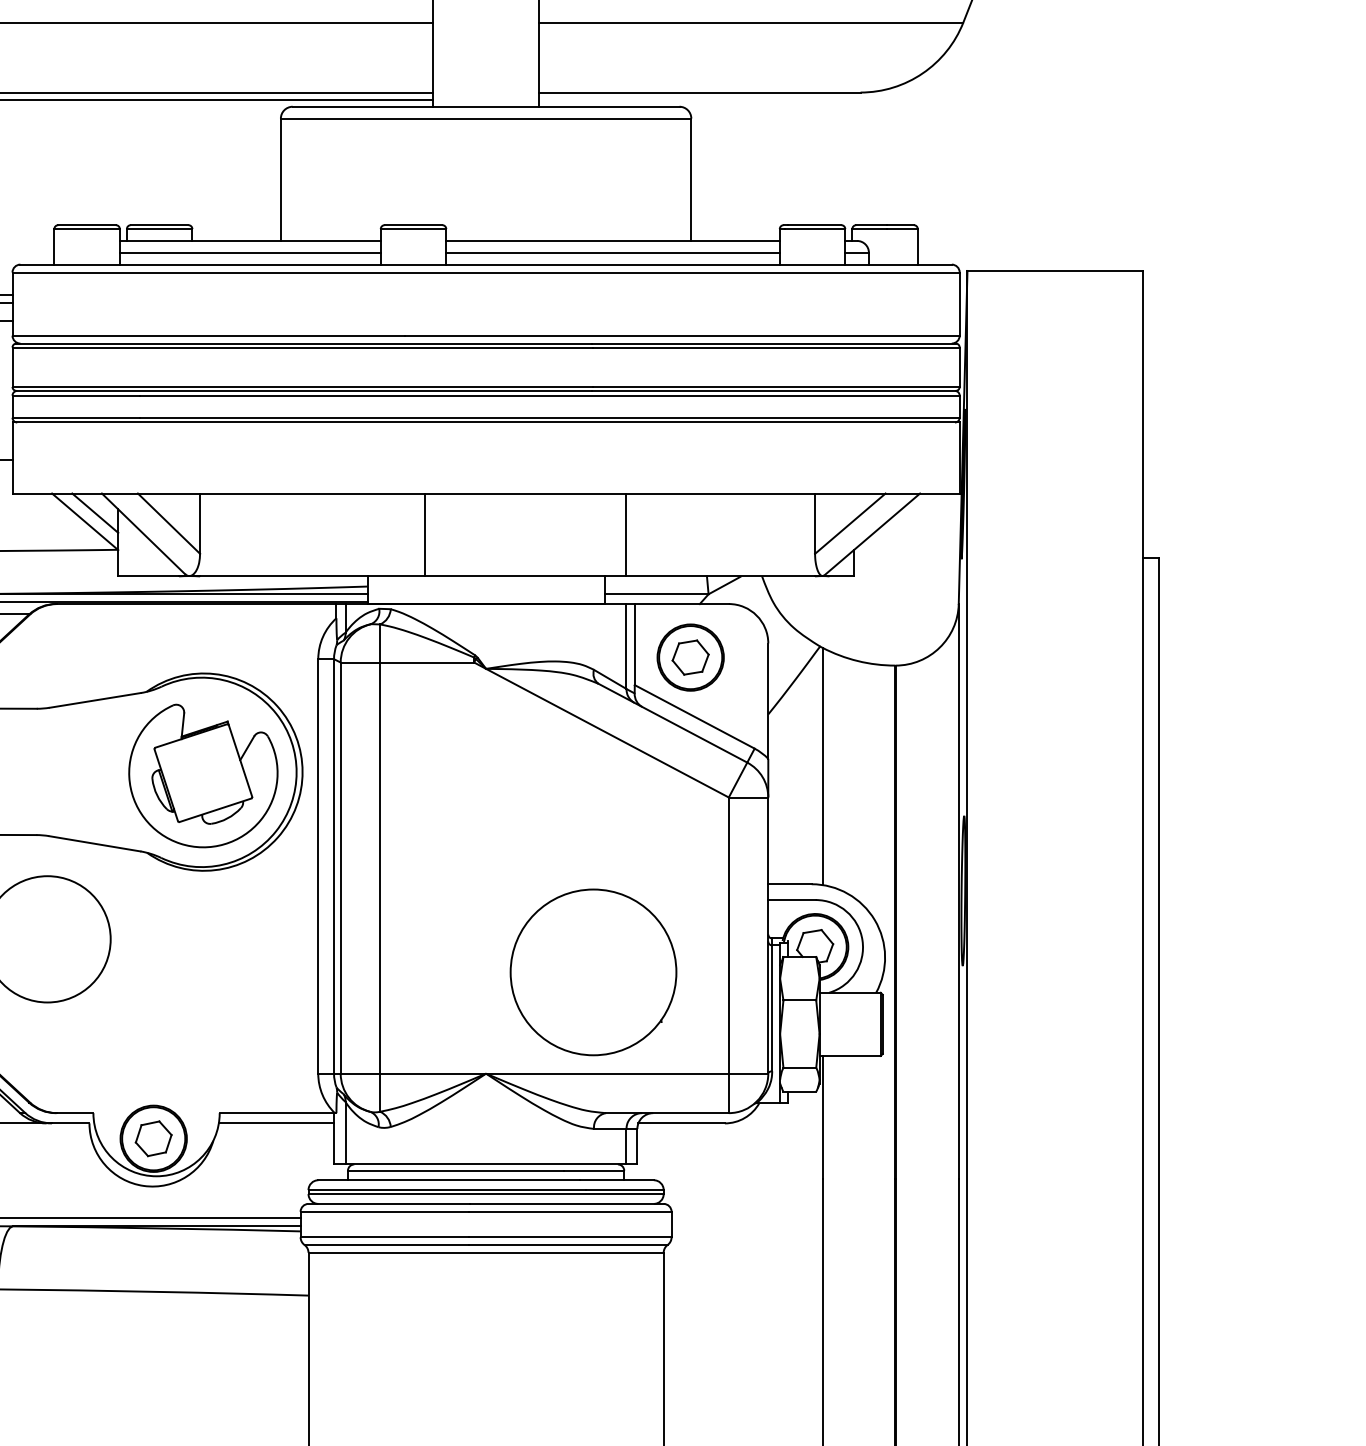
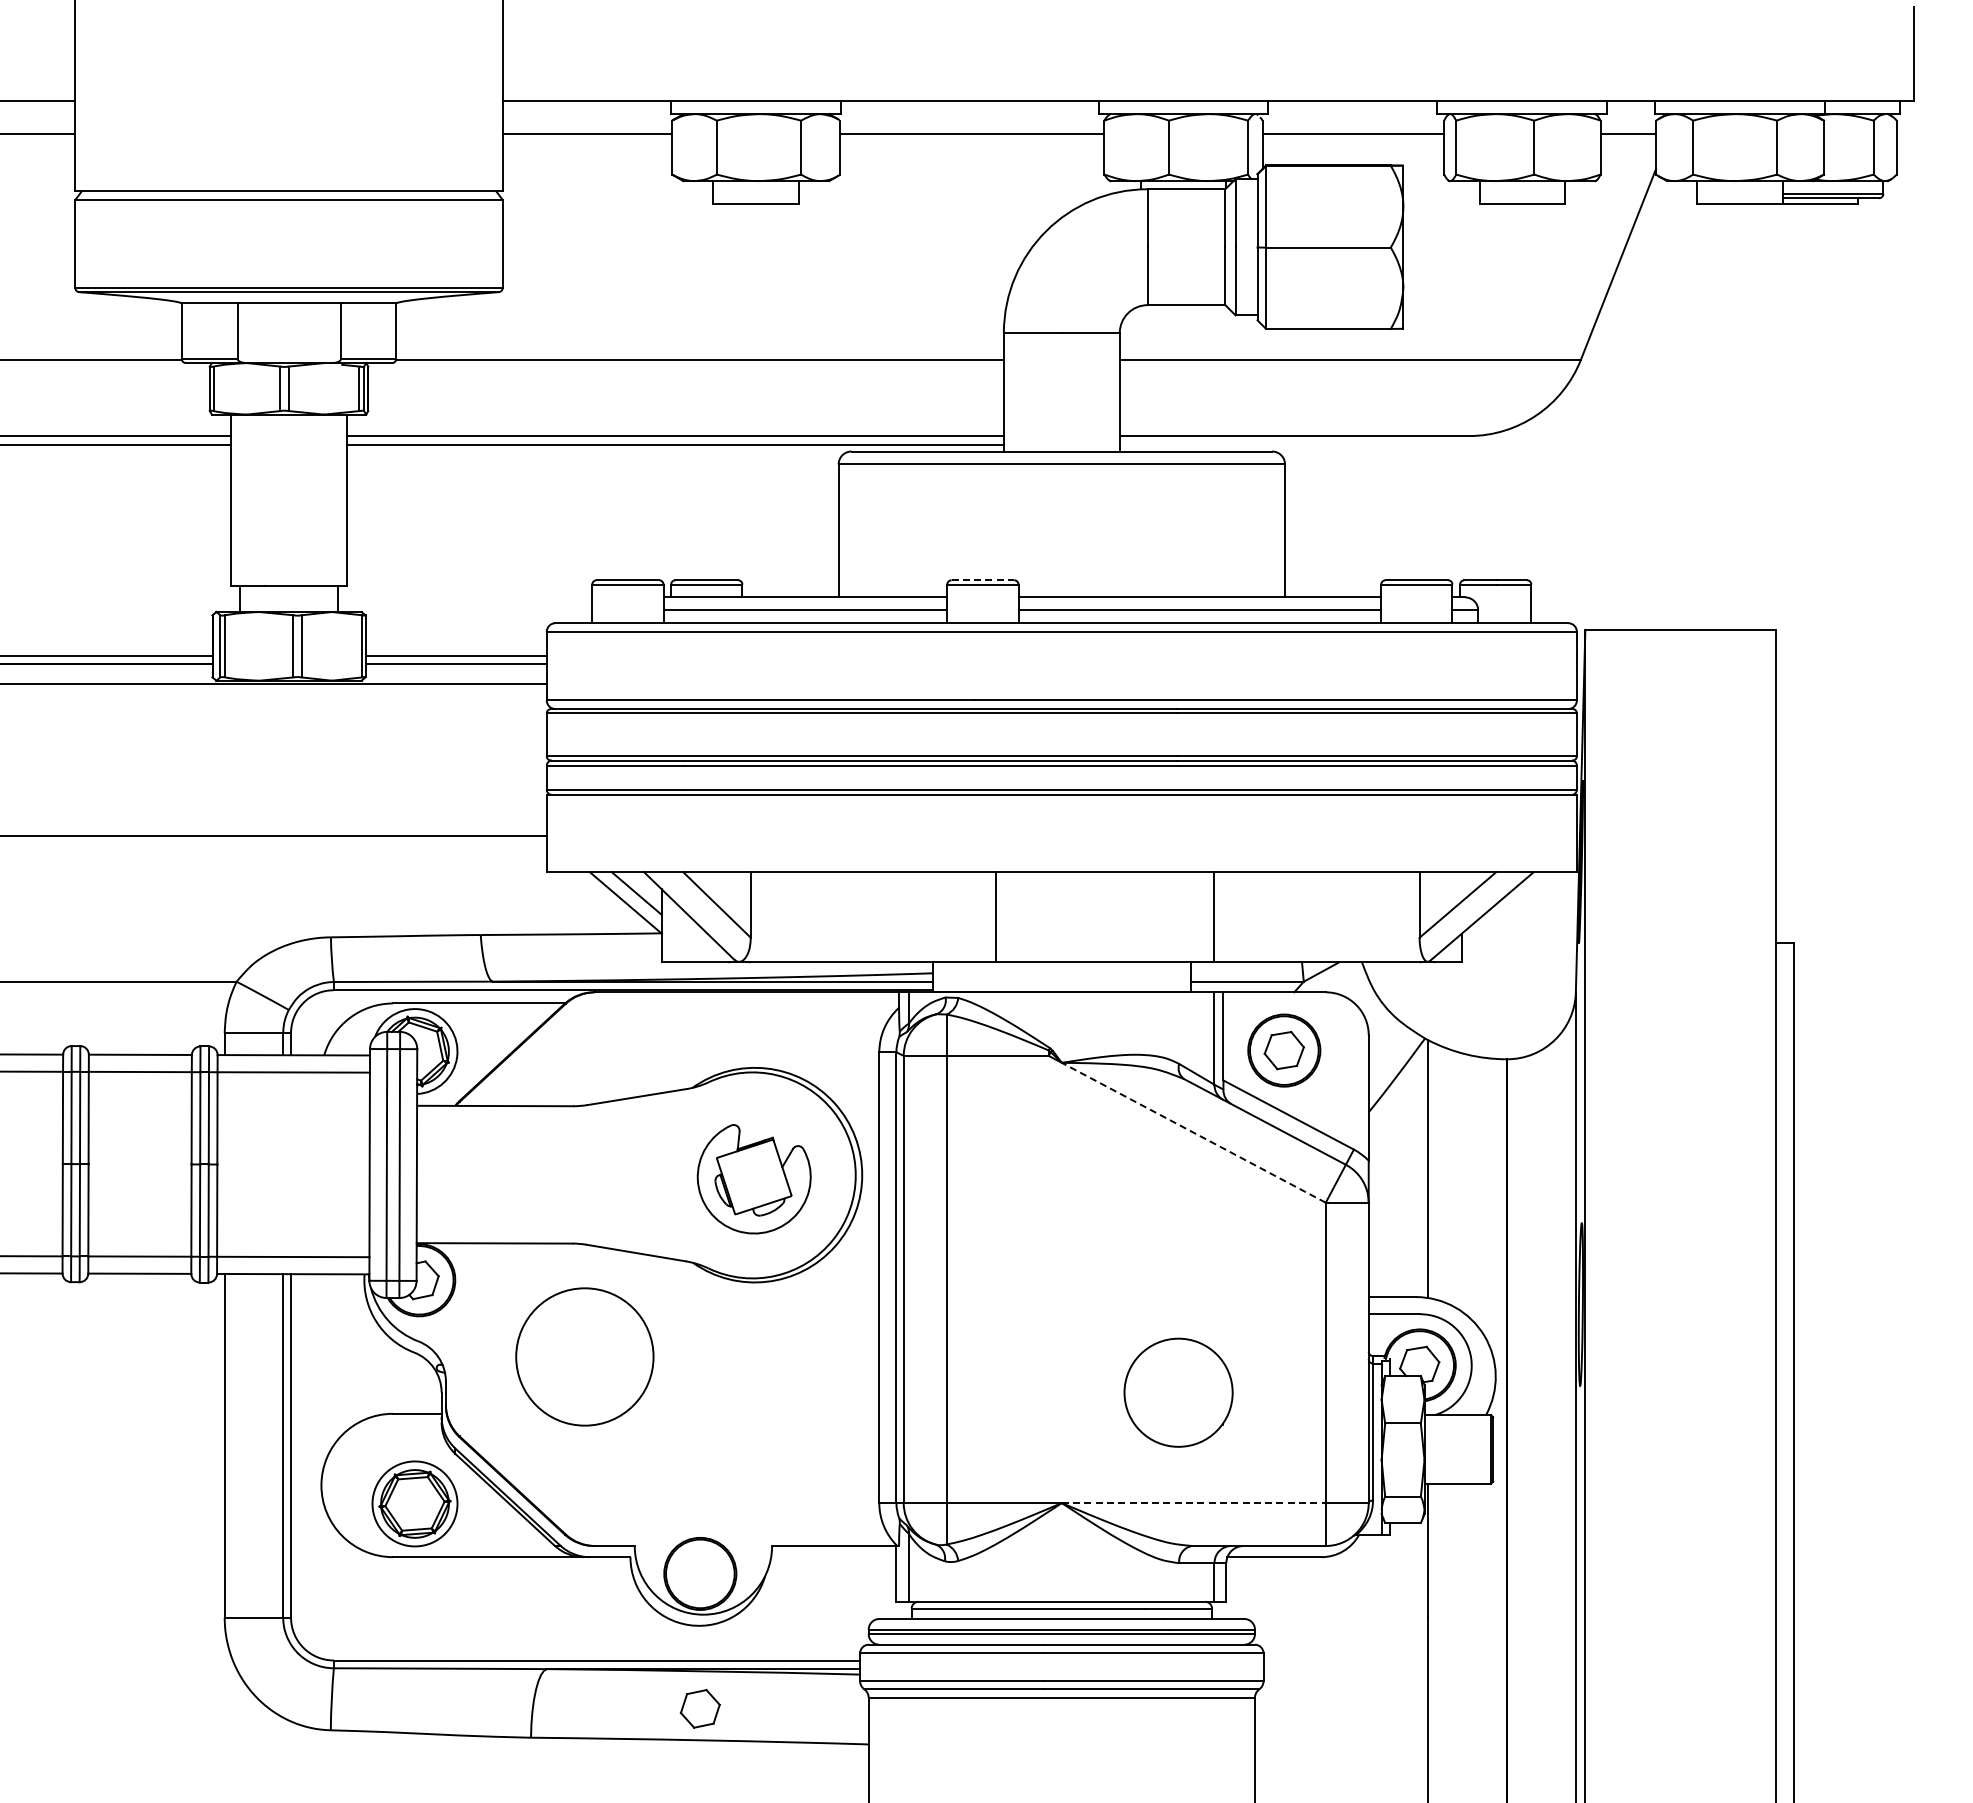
line: (414, 225) -> (983, 580), solid -> dashed
line: (607, 732) -> (1193, 1132), solid -> dashed
part: (202, 775) -> (753, 1178), size x0.7
part: (593, 972) -> (1178, 1392), size x0.6
line: (607, 1074) -> (1193, 1503), solid -> dashed
line: (276, 1123) -> (833, 1557), removed
part: (152, 1138) -> (699, 1708), moved

